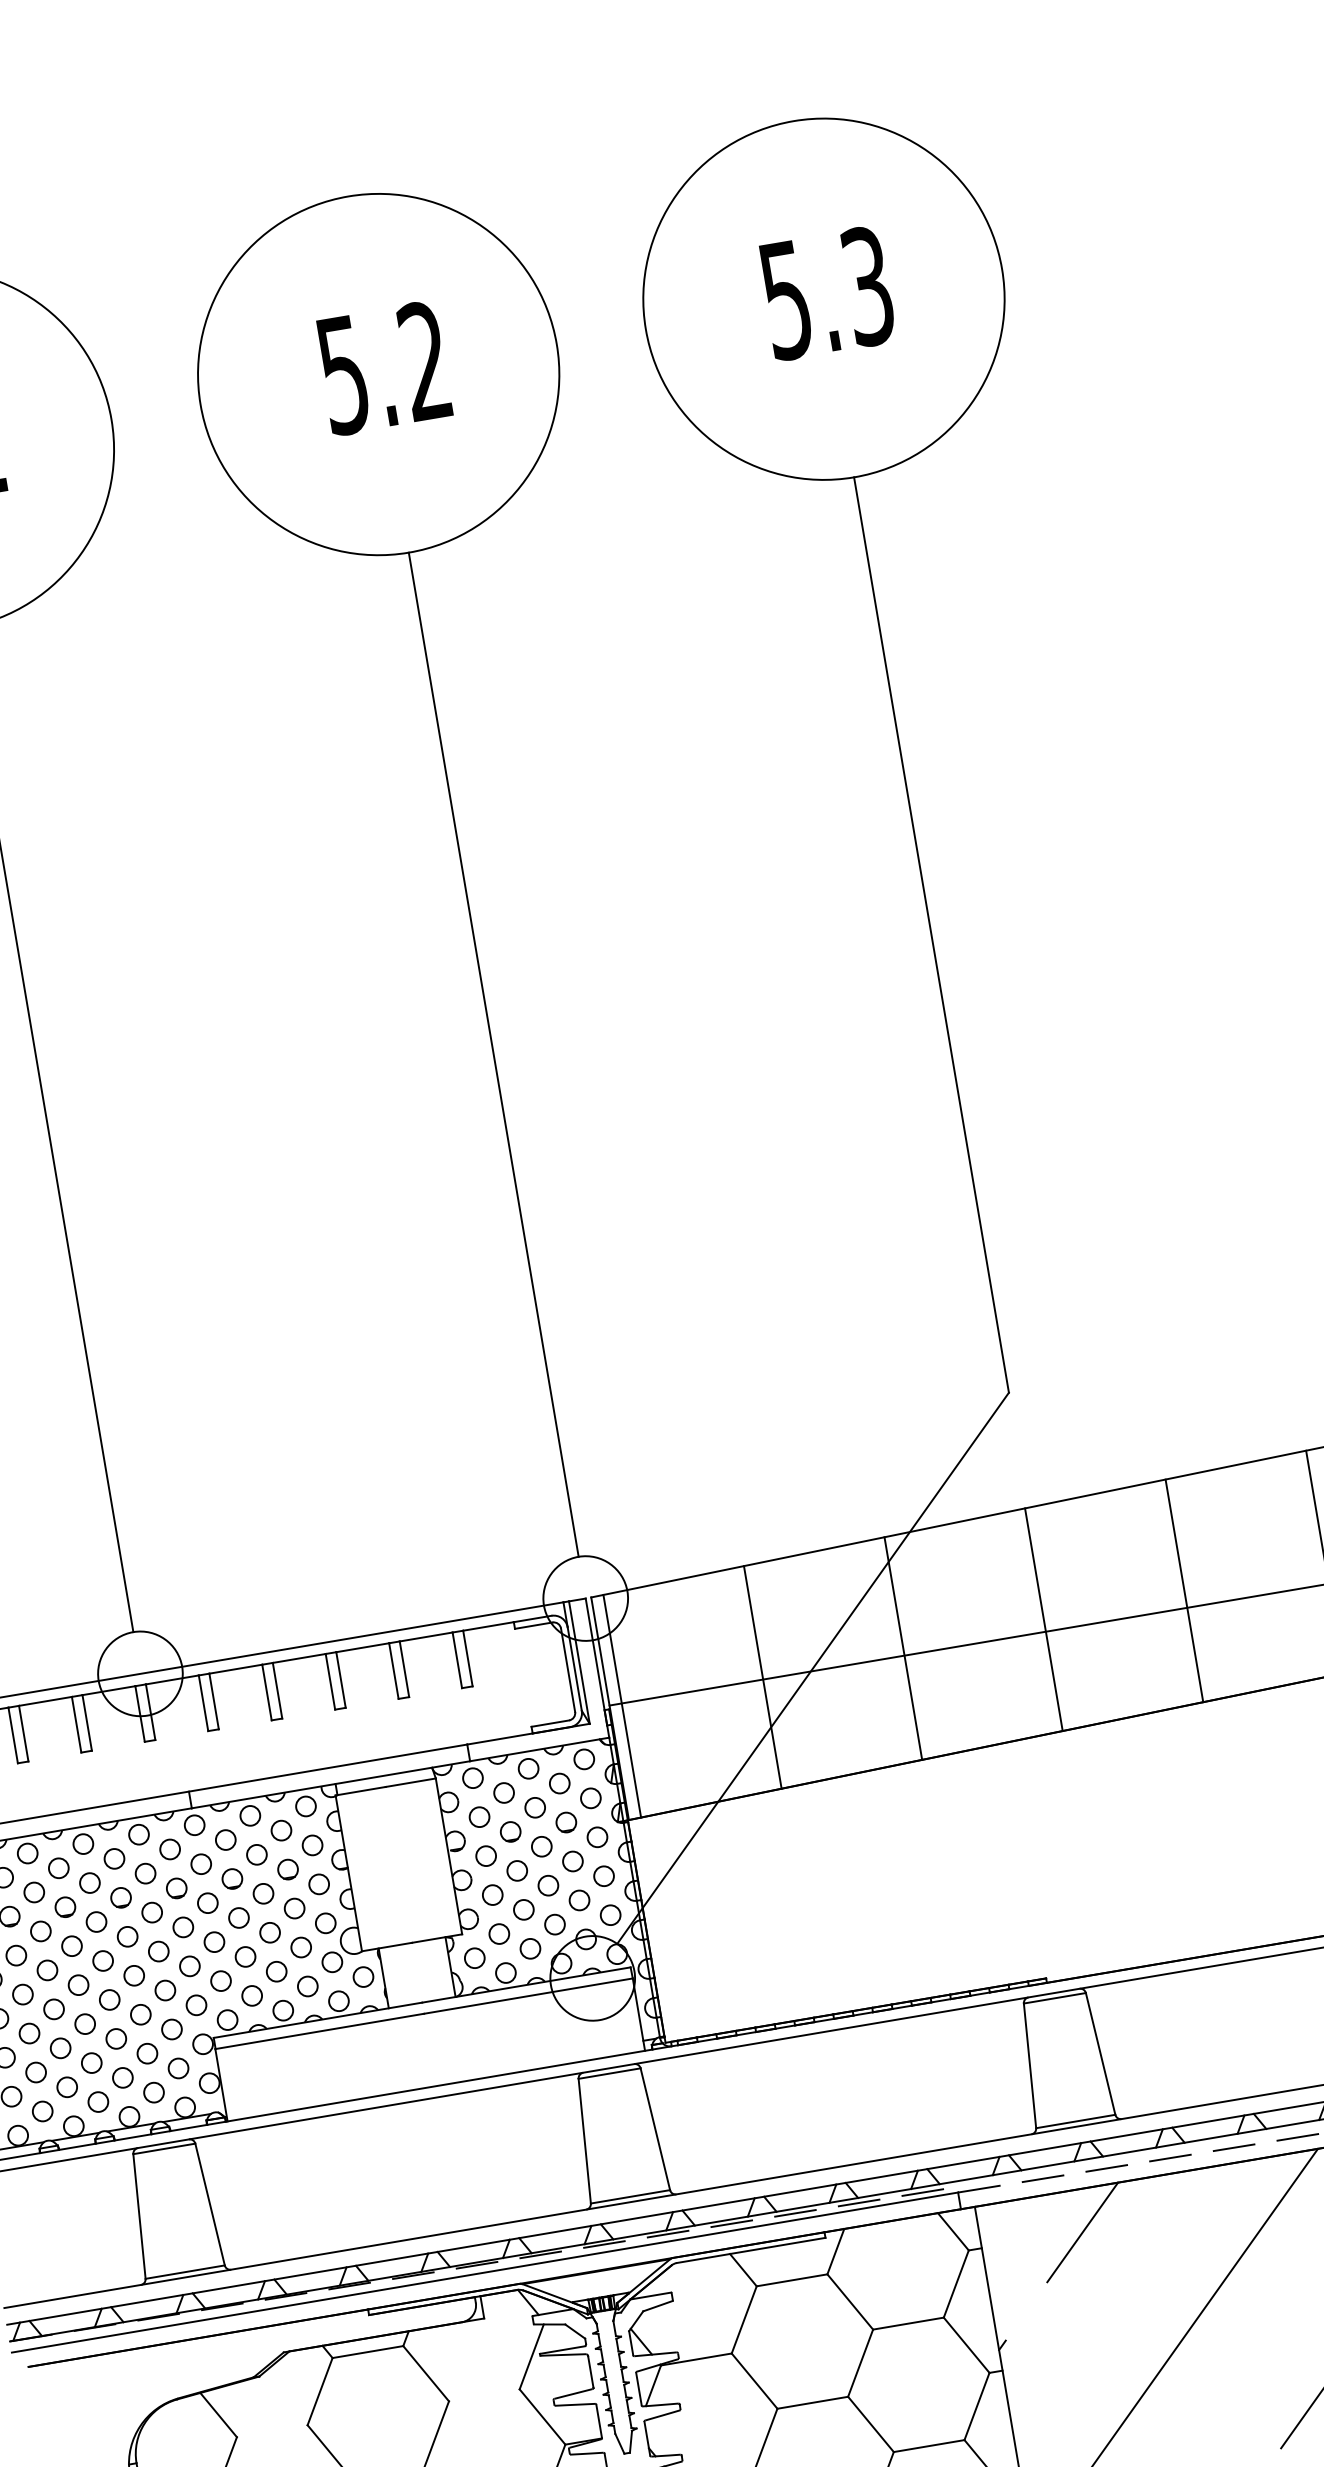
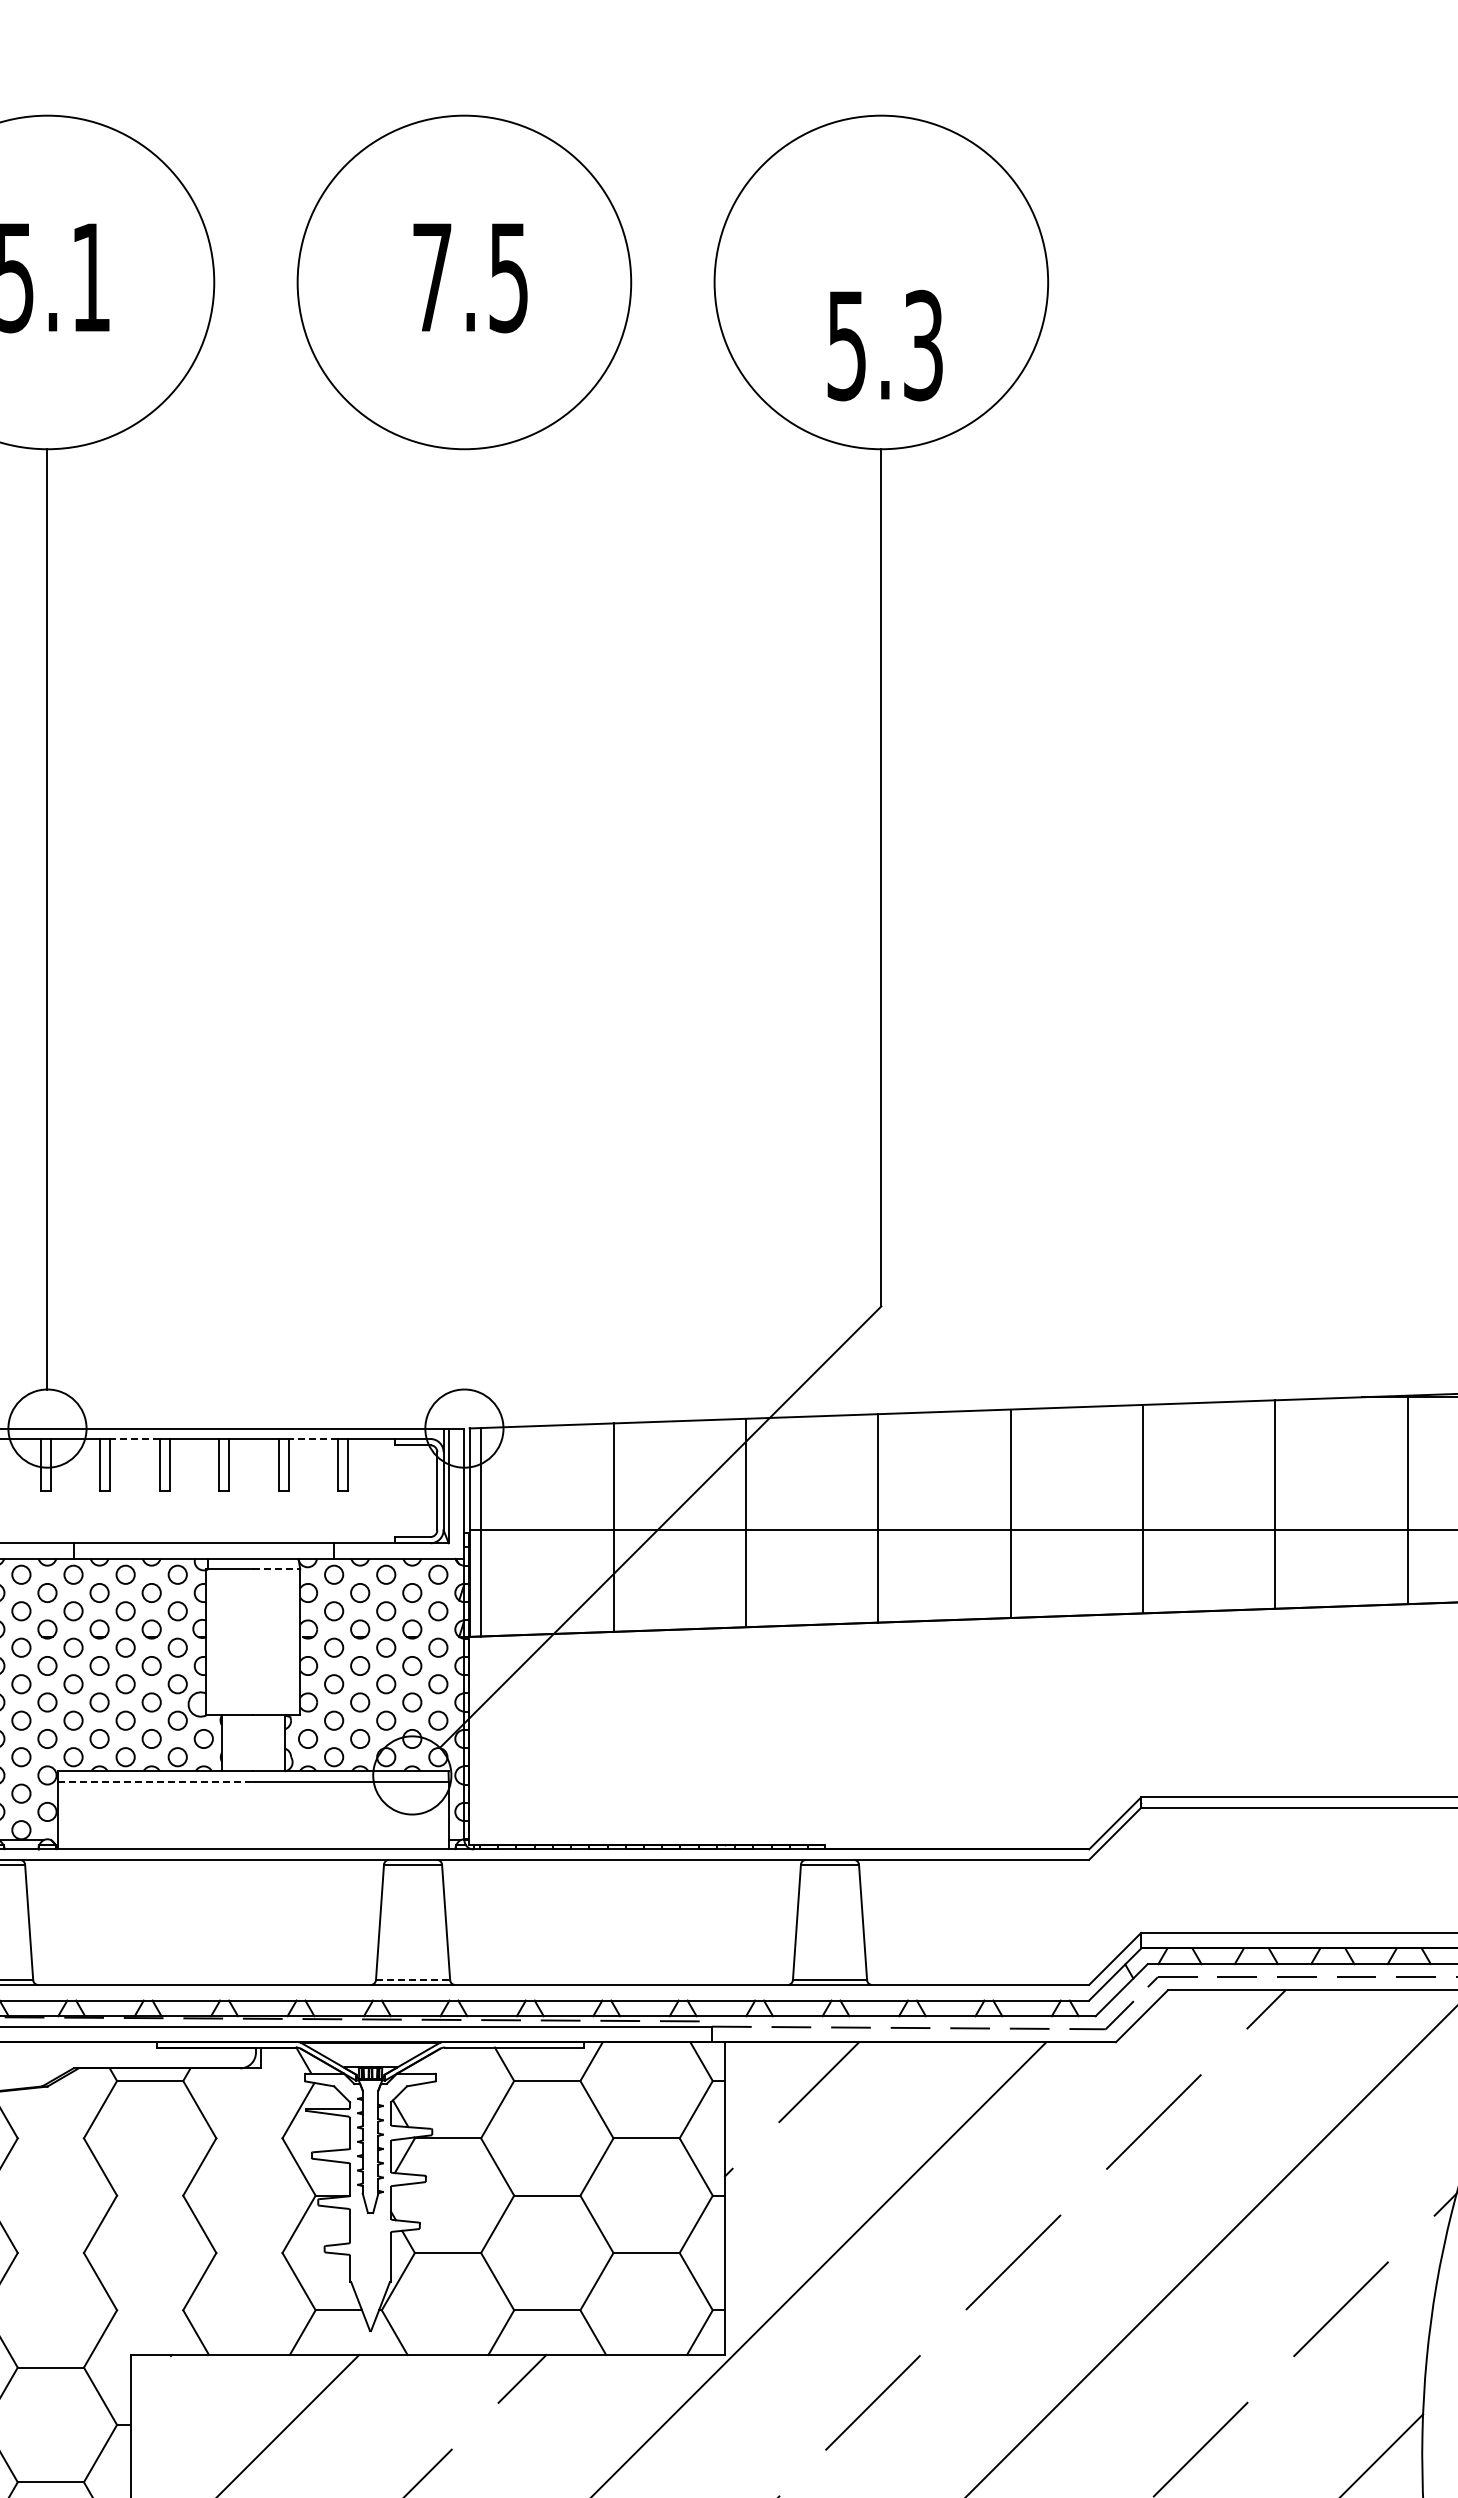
text: (826, 293) -> (884, 345), moved
text: (384, 368) -> (470, 277), 5.2 -> 7.5
line: (493, 1054) -> (464, 919), removed
line: (426, 1637) -> (313, 1439), solid -> dashed
line: (236, 1669) -> (135, 1439), solid -> dashed
line: (411, 1782) -> (277, 1569), solid -> dashed
line: (319, 2031) -> (155, 1781), solid -> dashed
line: (631, 2197) -> (413, 1980), solid -> dashed

